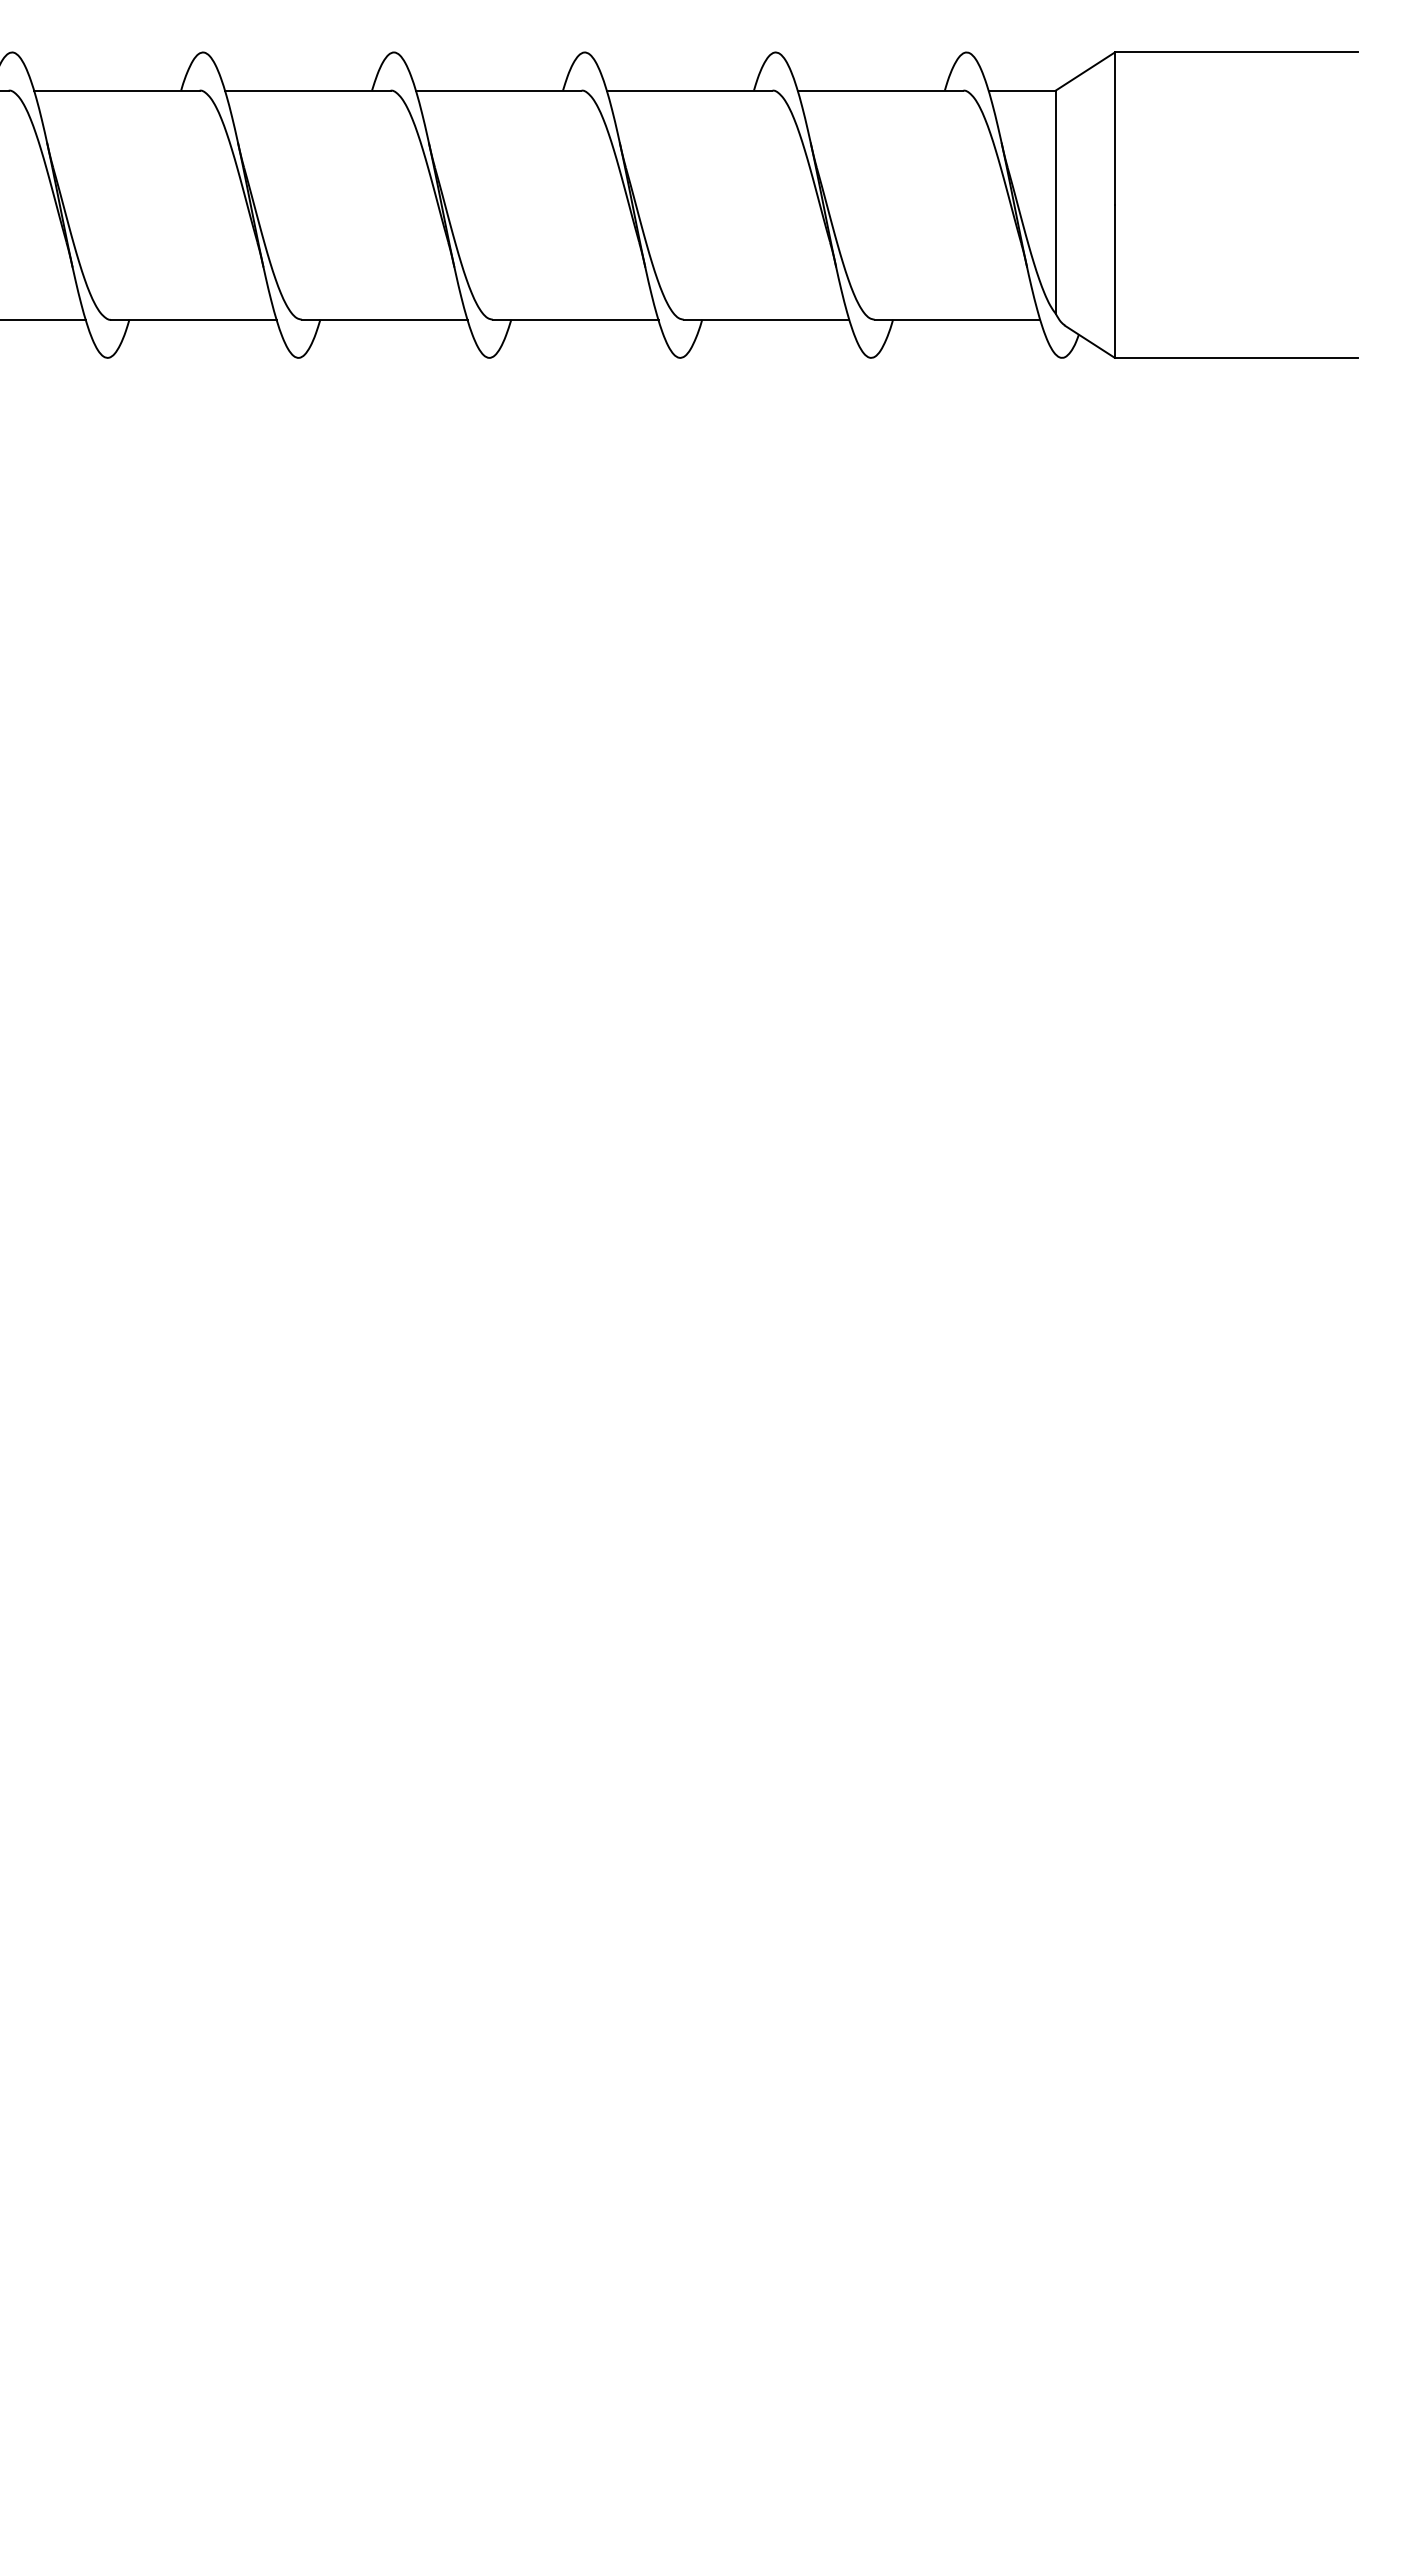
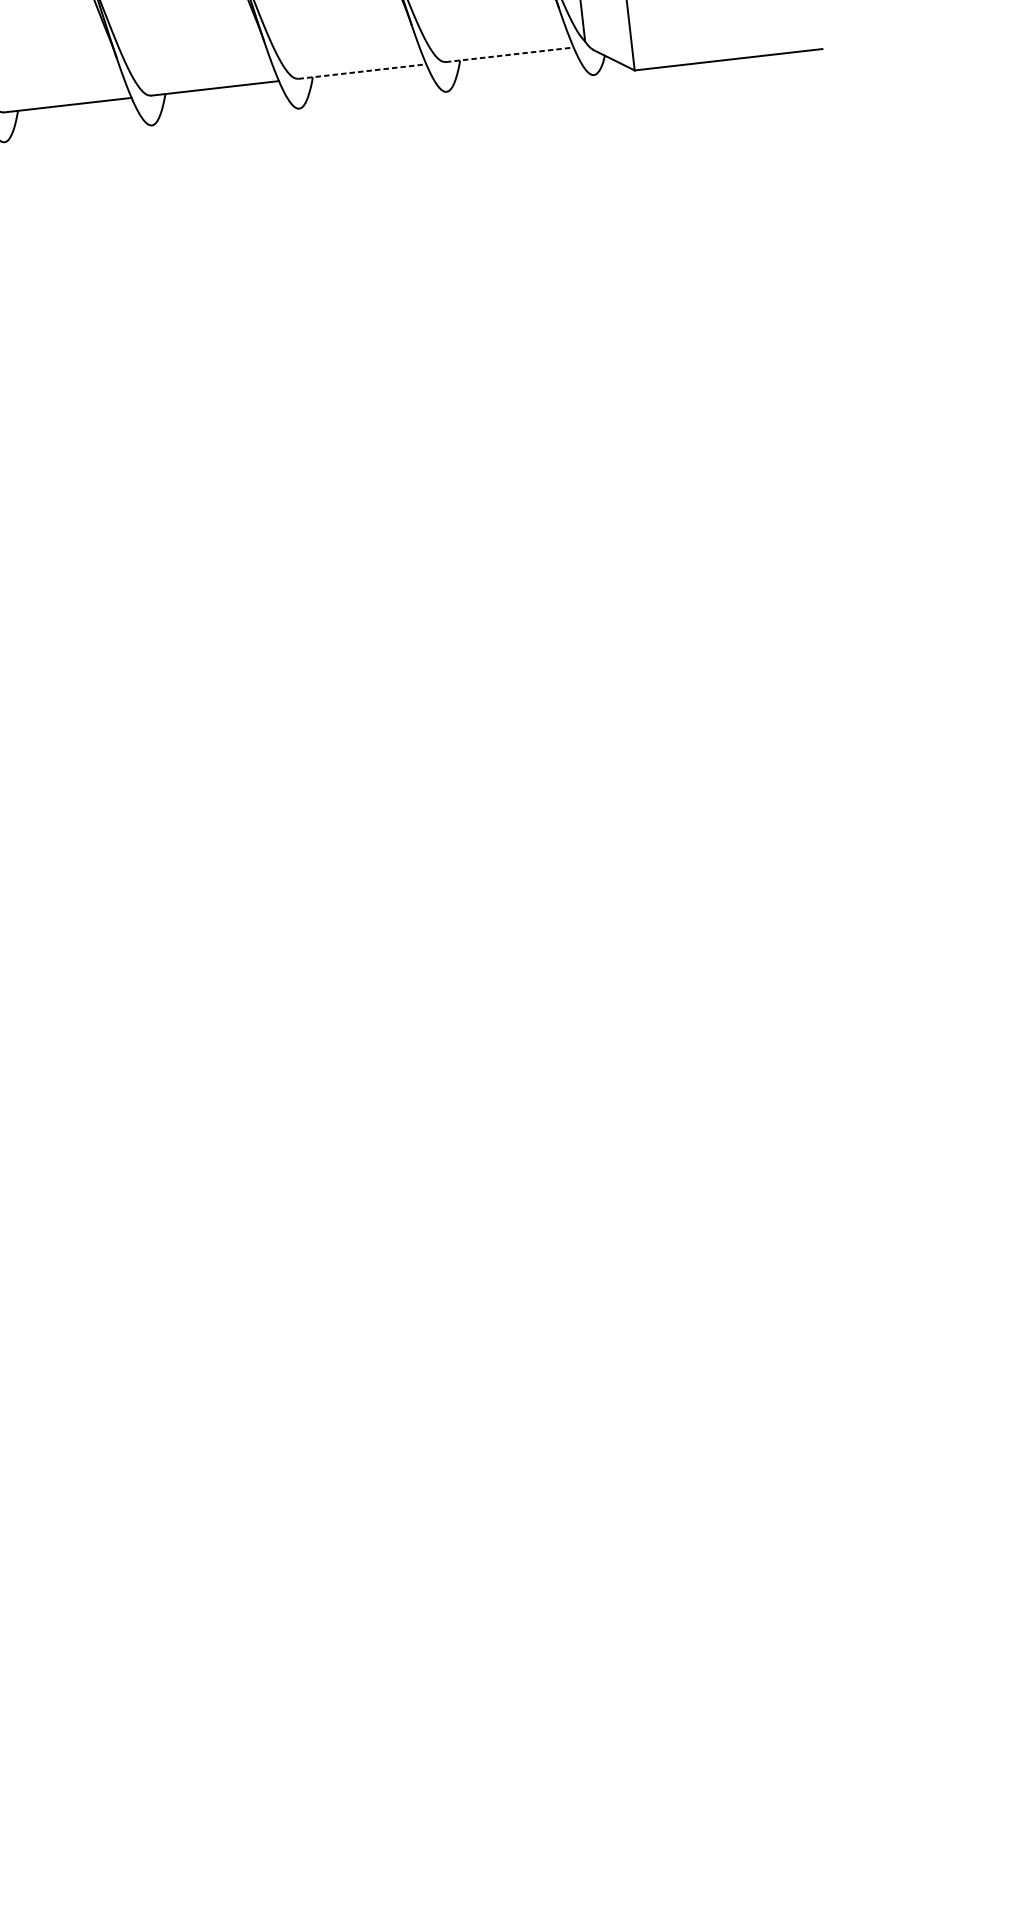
line: (766, 319) -> (362, 71), solid -> dashed
line: (957, 319) -> (509, 54), solid -> dashed

